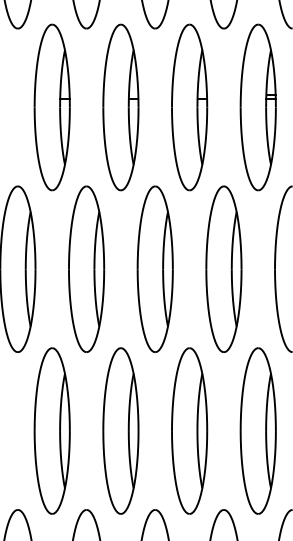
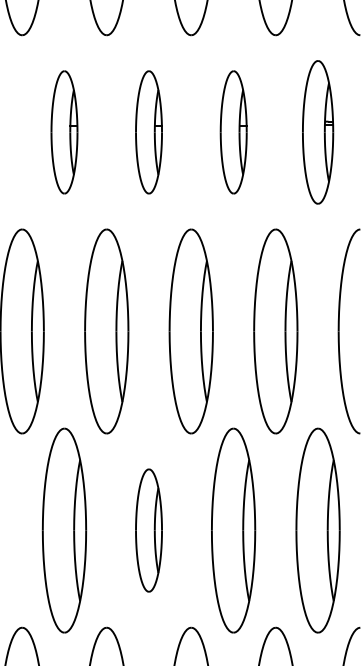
part: (52, 107) -> (64, 132), size x0.6
part: (120, 107) -> (148, 132), size x0.6
part: (189, 107) -> (233, 132), size x0.6
part: (257, 107) -> (317, 132), size x0.7
part: (120, 430) -> (148, 530), size x0.6

